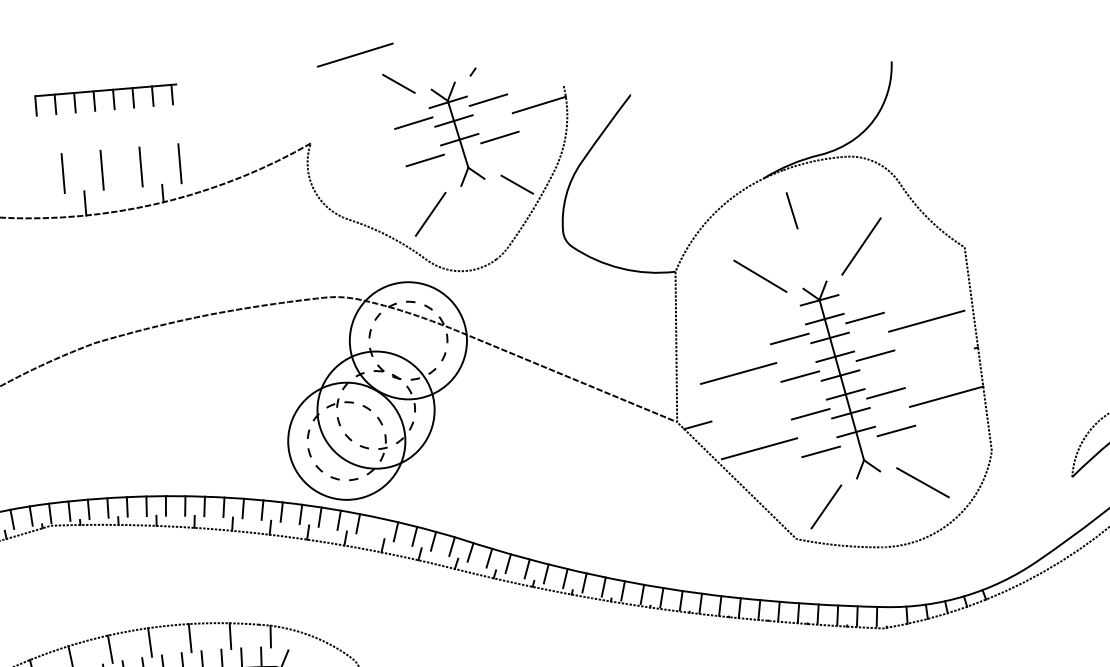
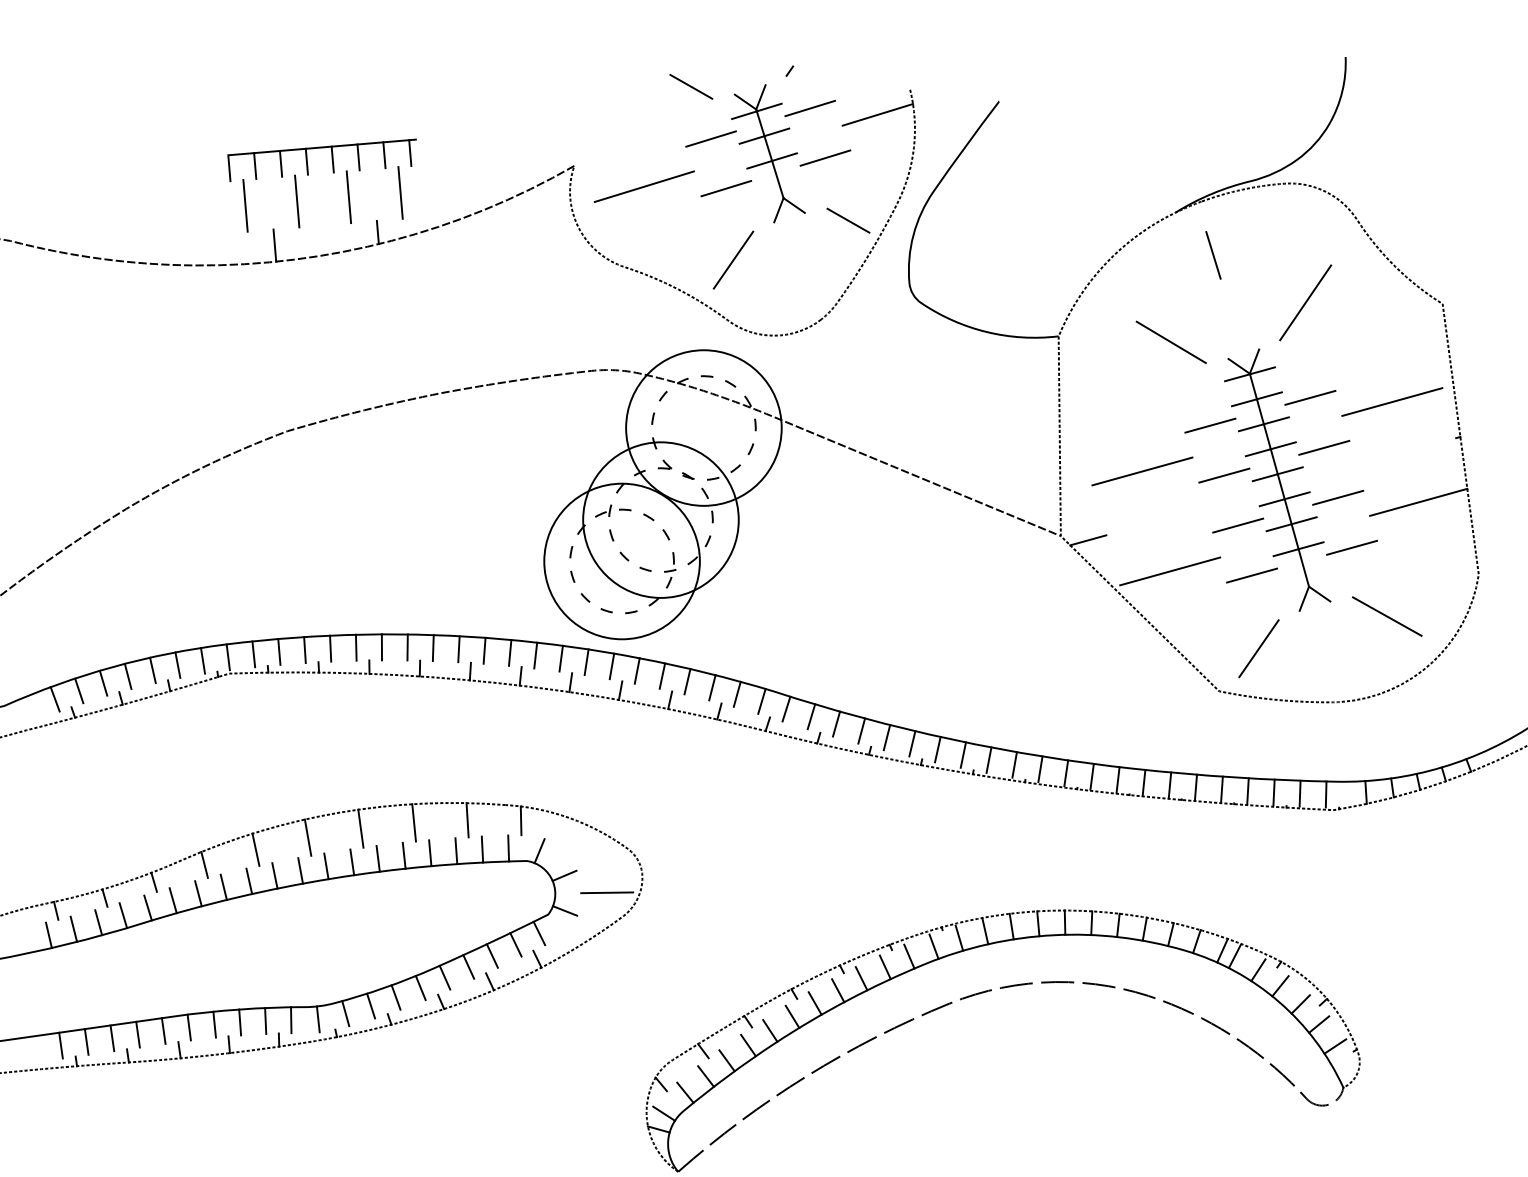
line: (354, 54) -> (643, 186), moved
part: (112, 99) -> (331, 159), moved
line: (377, 527) -> (662, 675), added

